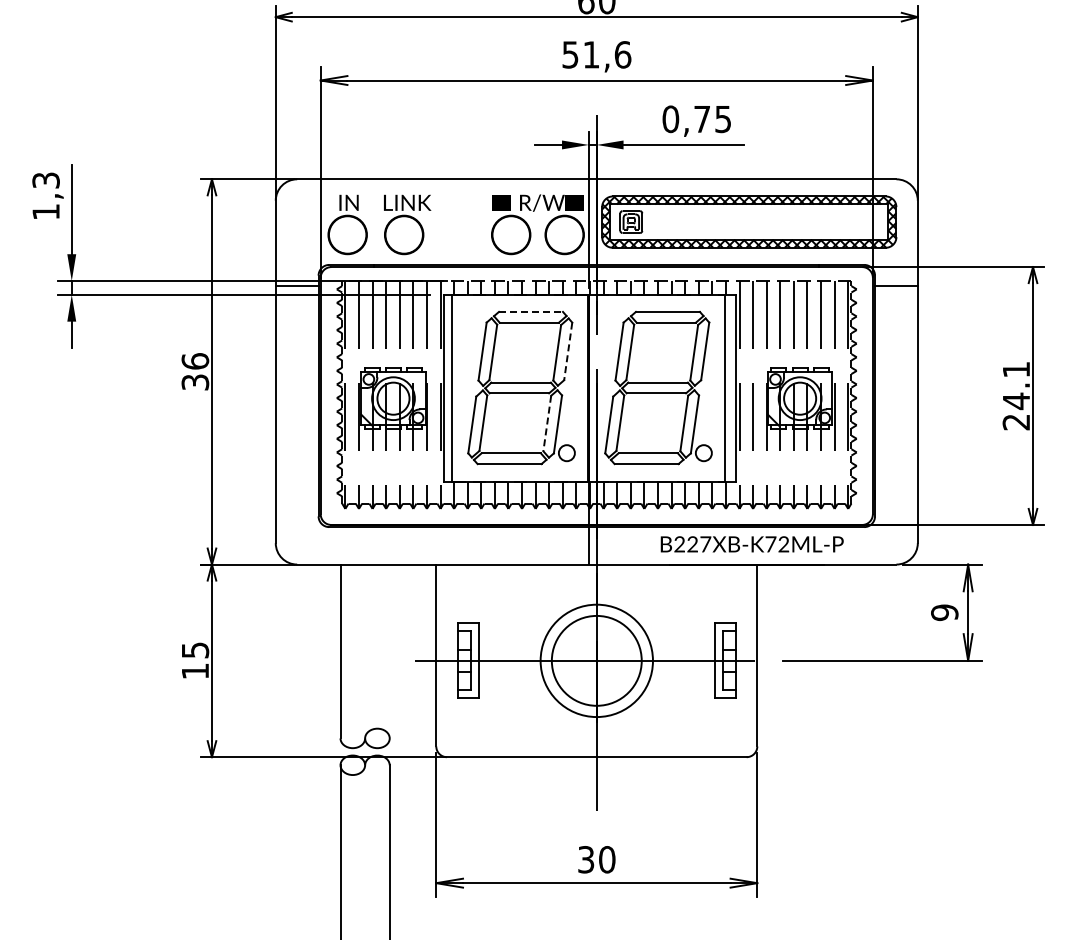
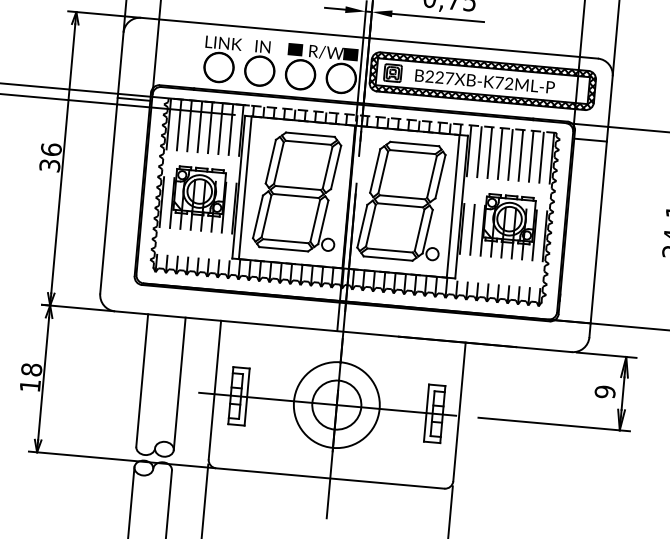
part: (347, 224) -> (260, 63), moved
line: (530, 311) -> (310, 134), dashed -> solid
line: (568, 351) -> (336, 167), dashed -> solid
line: (547, 424) -> (315, 221), dashed -> solid
text: (751, 544) -> (484, 81), moved
text: (195, 650) -> (31, 369), 15 -> 18
line: (389, 651) -> (179, 383), added
circle: (596, 660) -> (336, 404), size x0.71

